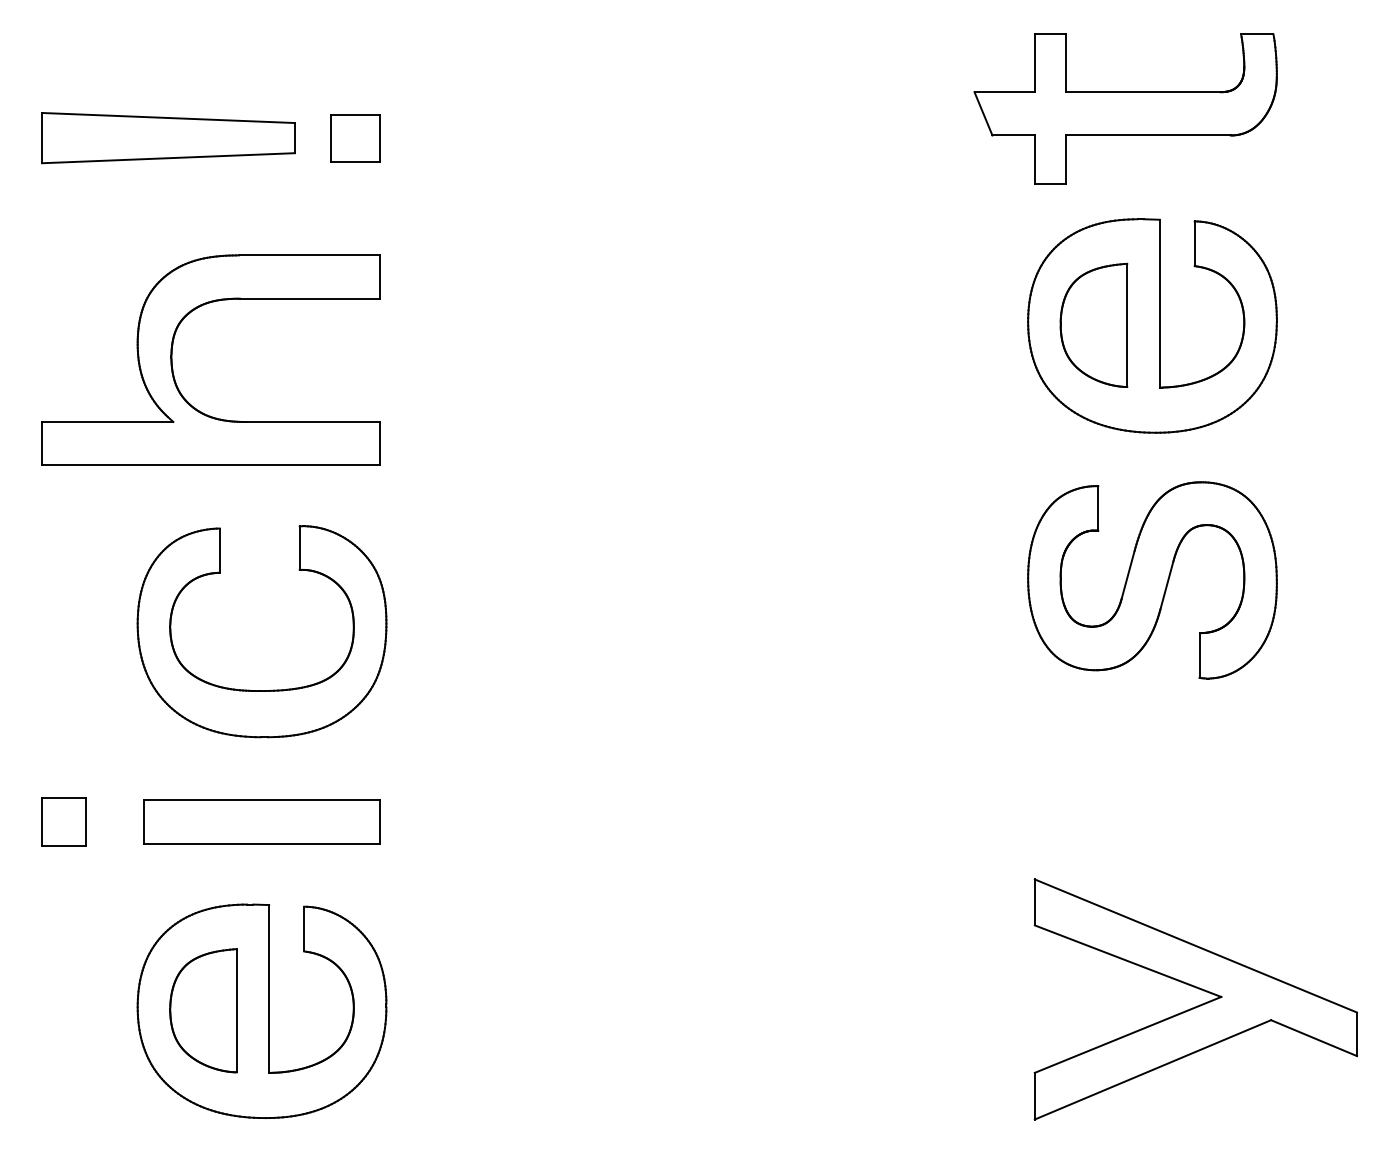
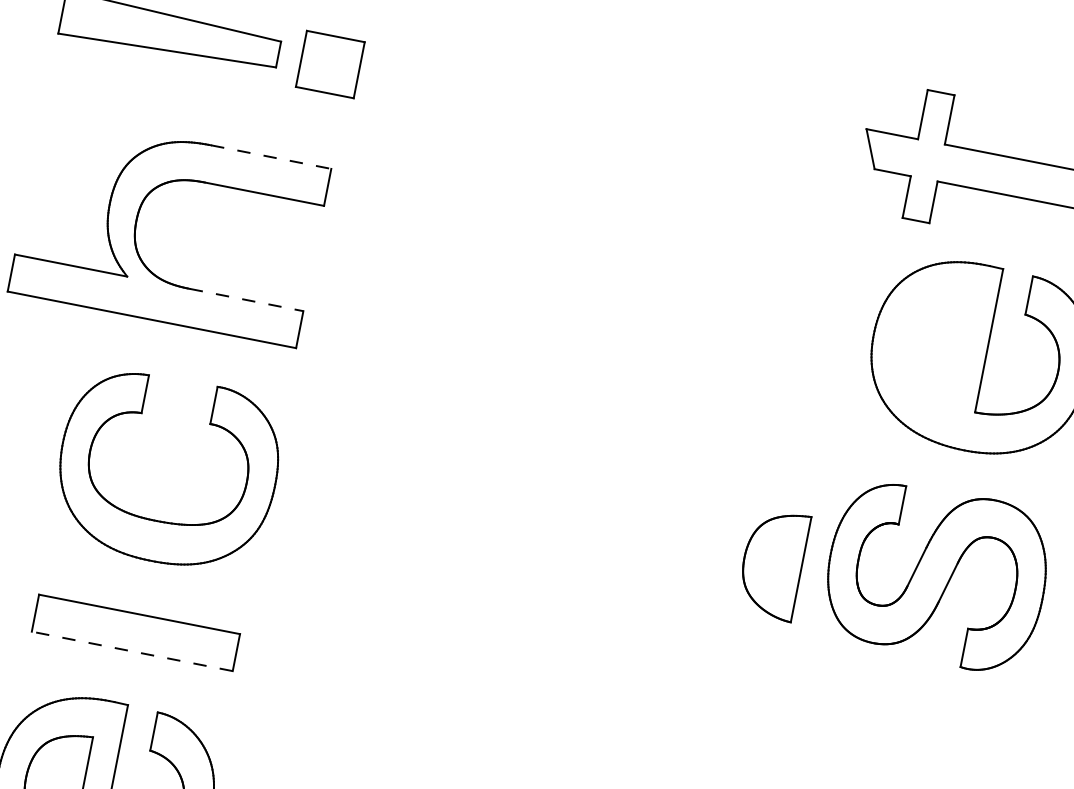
part: (355, 138) -> (330, 65), size x1.4
line: (309, 255) -> (271, 157), solid -> dashed
part: (1093, 324) -> (772, 563), moved
line: (313, 422) -> (246, 300), solid -> dashed
line: (262, 843) -> (132, 651), solid -> dashed

